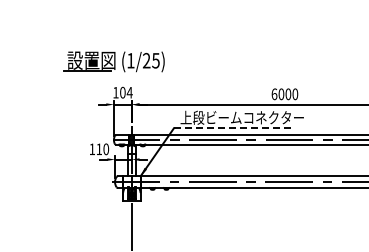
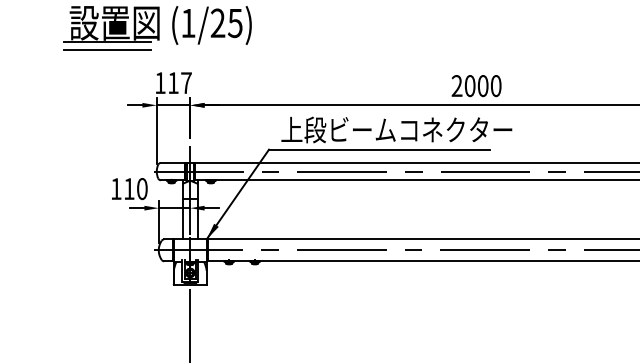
line: (87, 74) -> (107, 48), added
text: (126, 92) -> (180, 82), 104 -> 117
text: (274, 94) -> (457, 86), 6000 -> 2000
line: (232, 128) -> (378, 150), dashed -> solid

